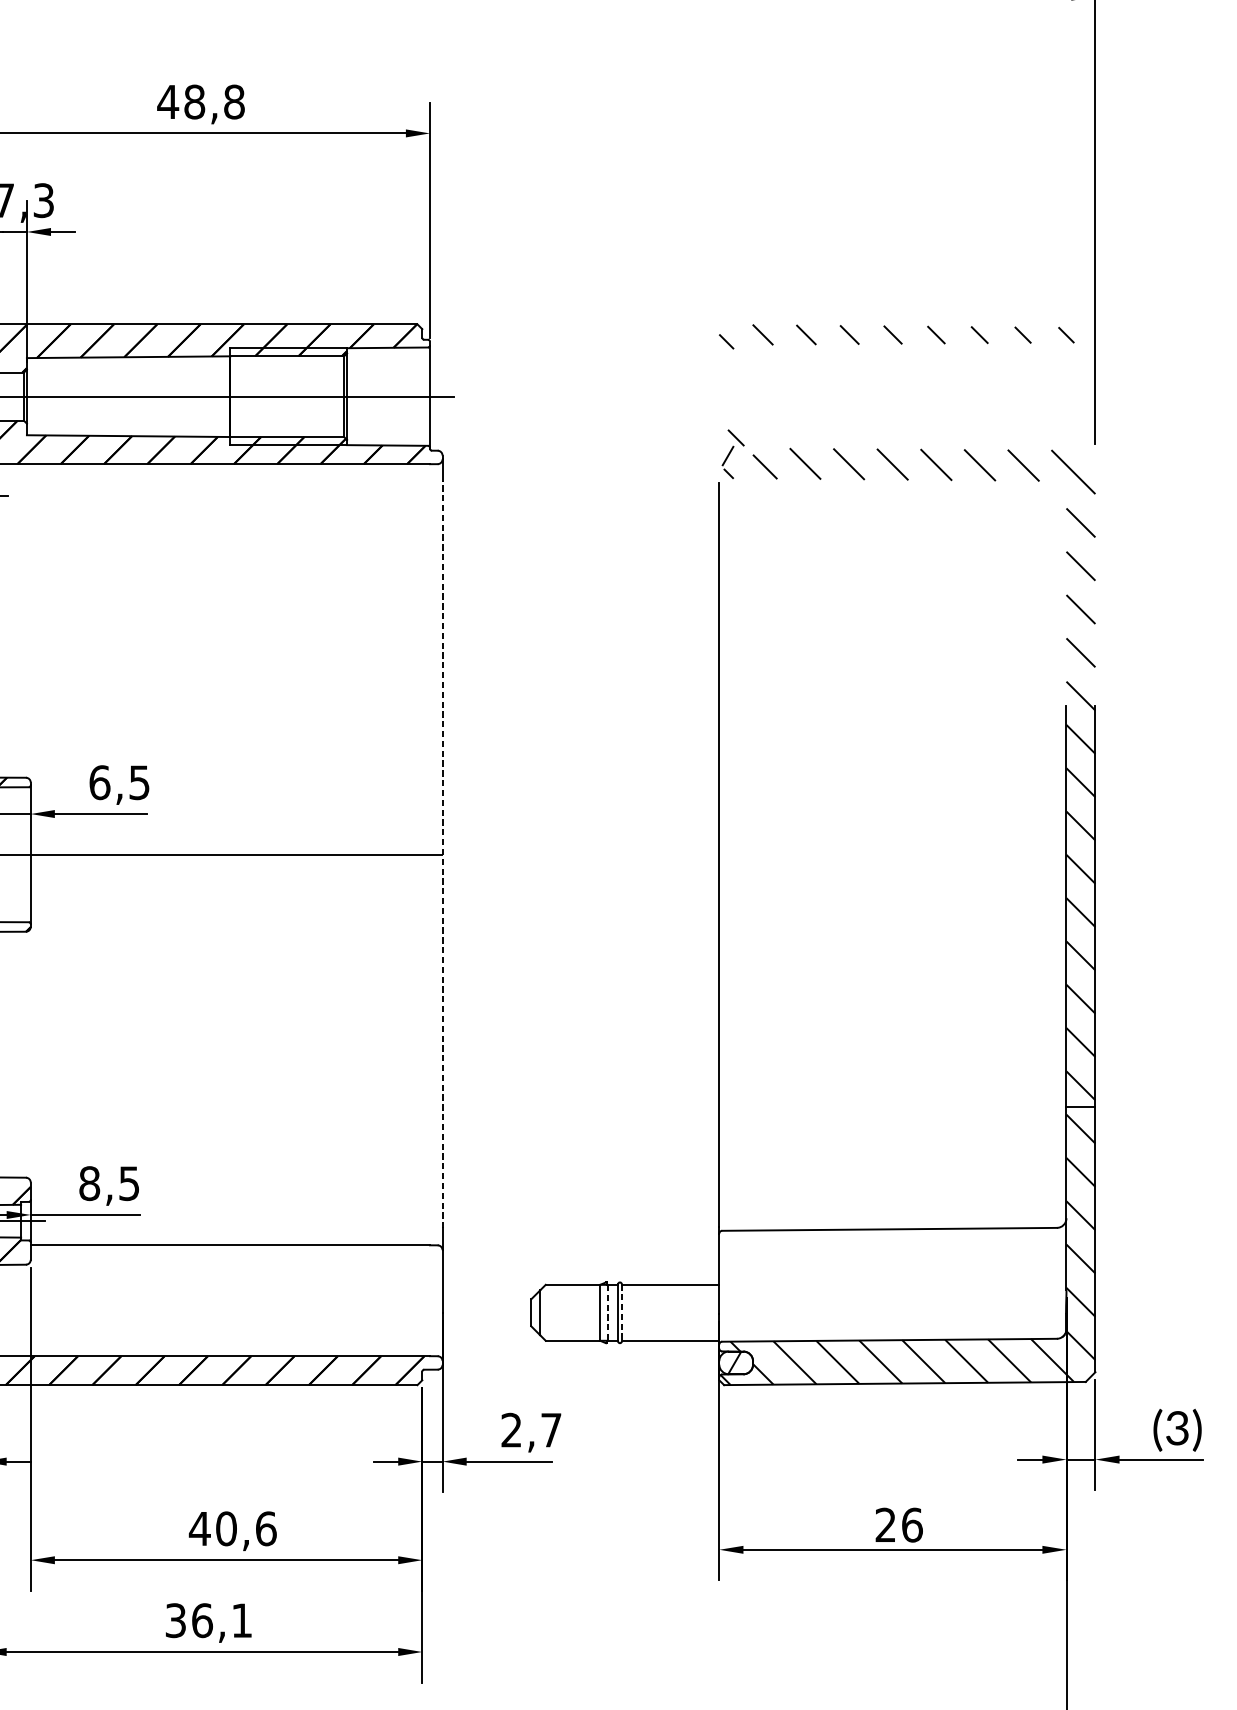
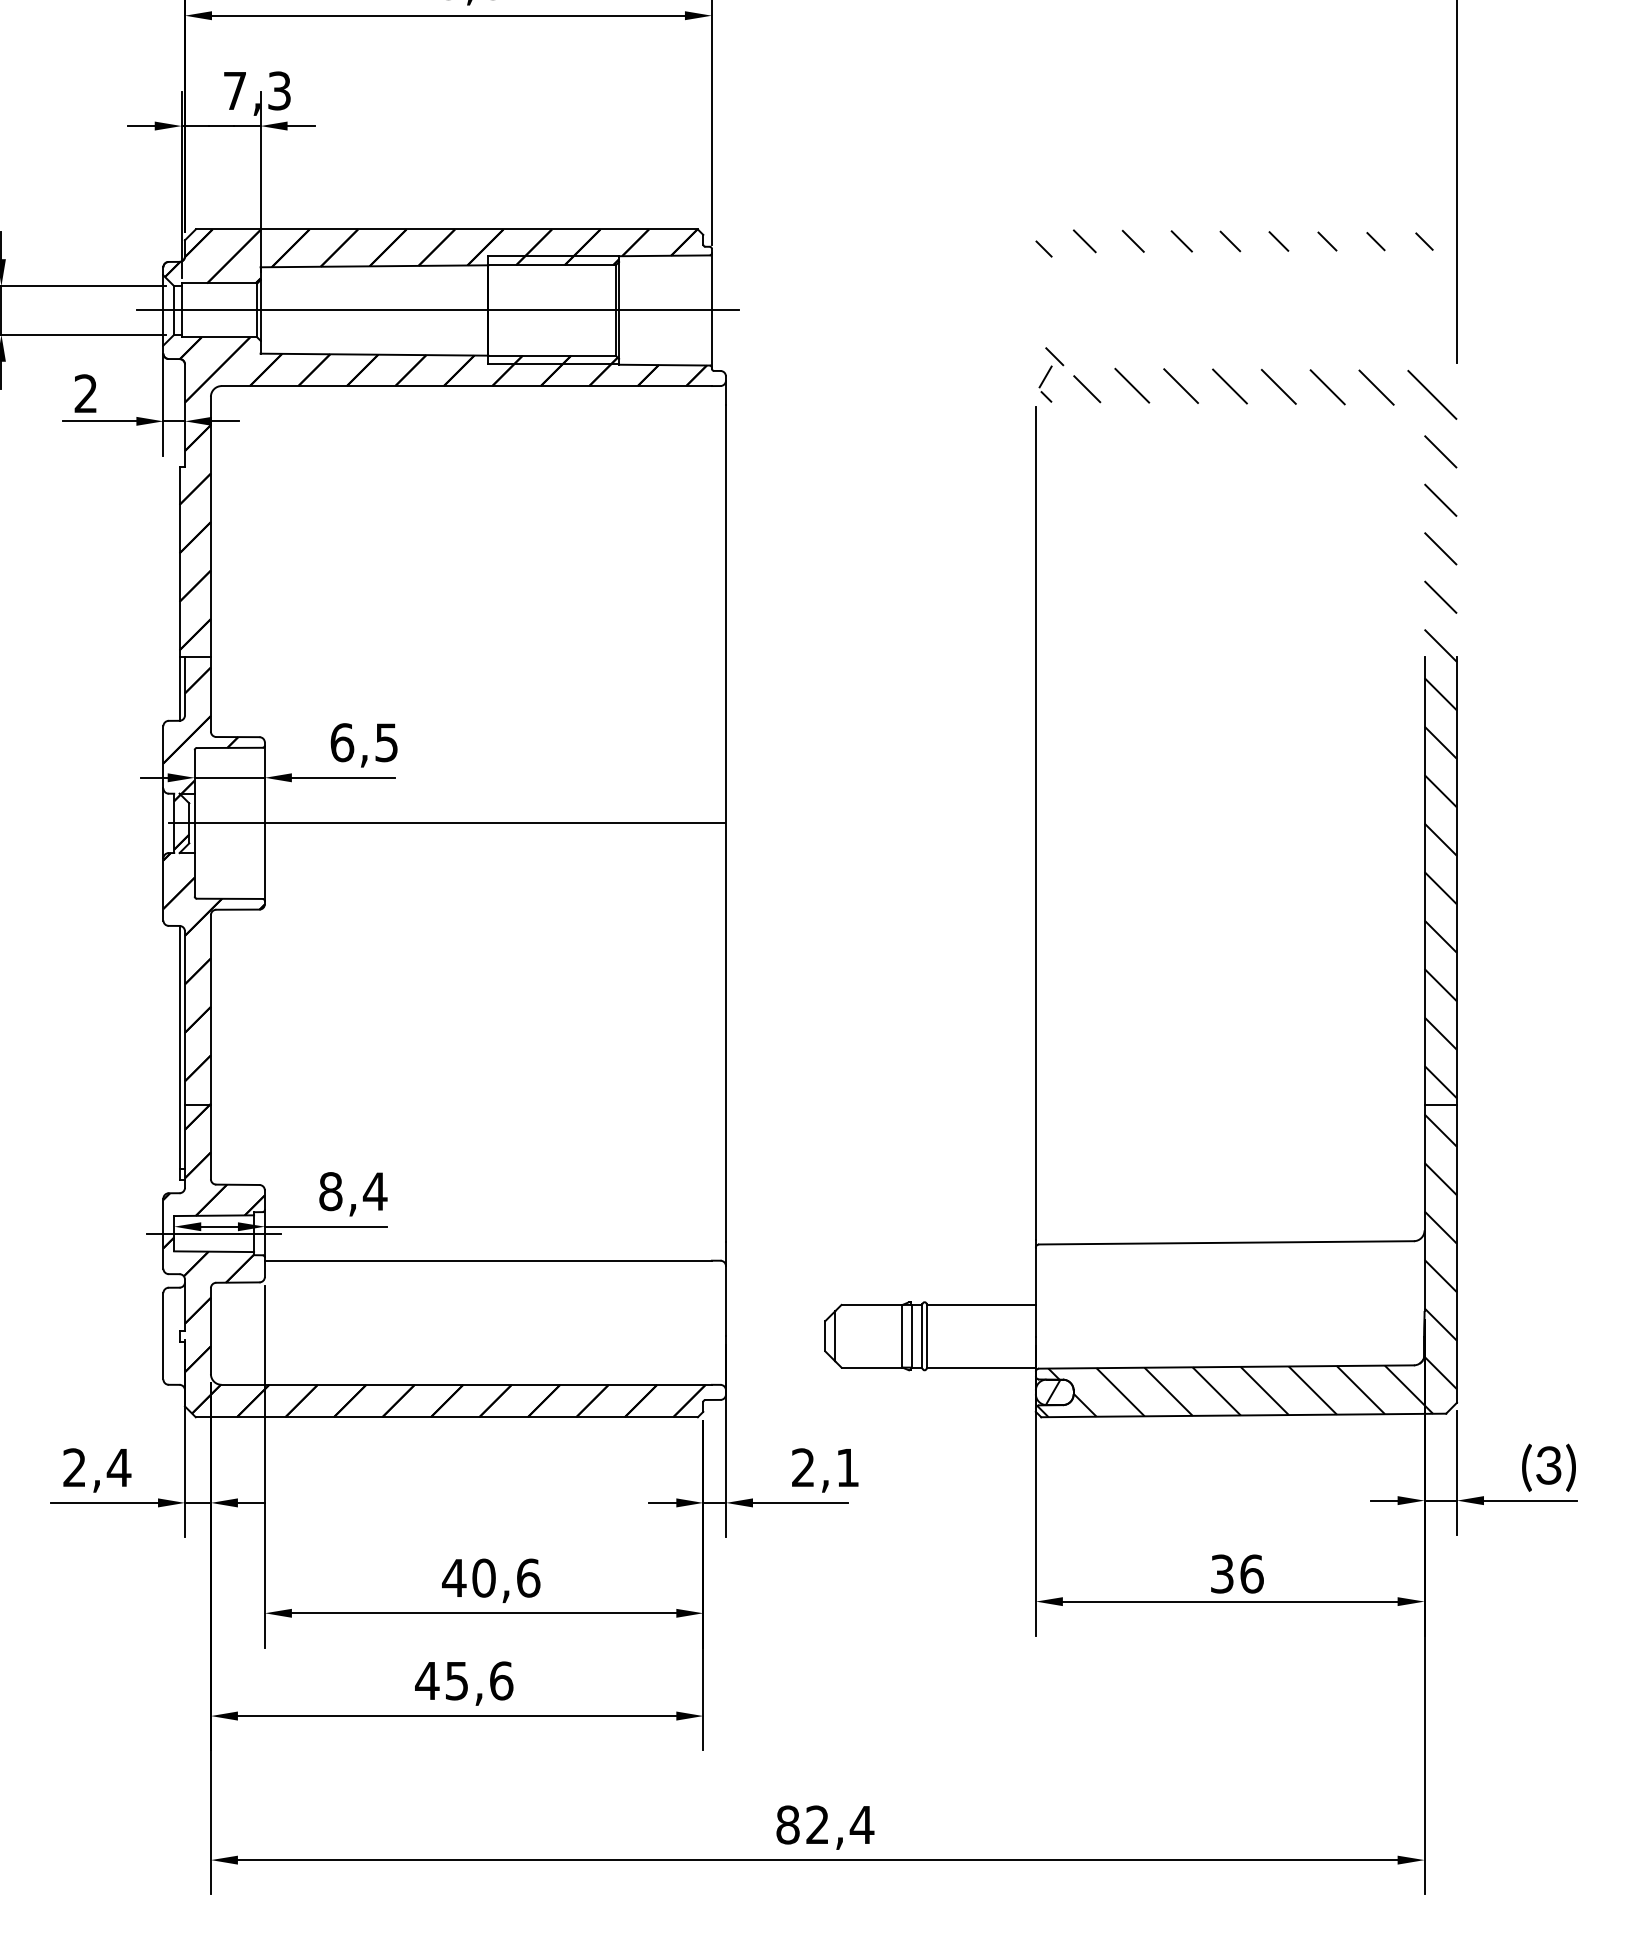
line: (442, 853) -> (725, 822), dashed -> solid
text: (128, 1183) -> (374, 1191), 8,5 -> 8,4
line: (608, 1313) -> (911, 1336), dashed -> solid
line: (621, 1313) -> (926, 1336), dashed -> solid
text: (551, 1430) -> (847, 1467), 2,7 -> 2,1
text: (886, 1524) -> (1222, 1573), 26 -> 36
text: (209, 1620) -> (464, 1680), 36,1 -> 45,6

